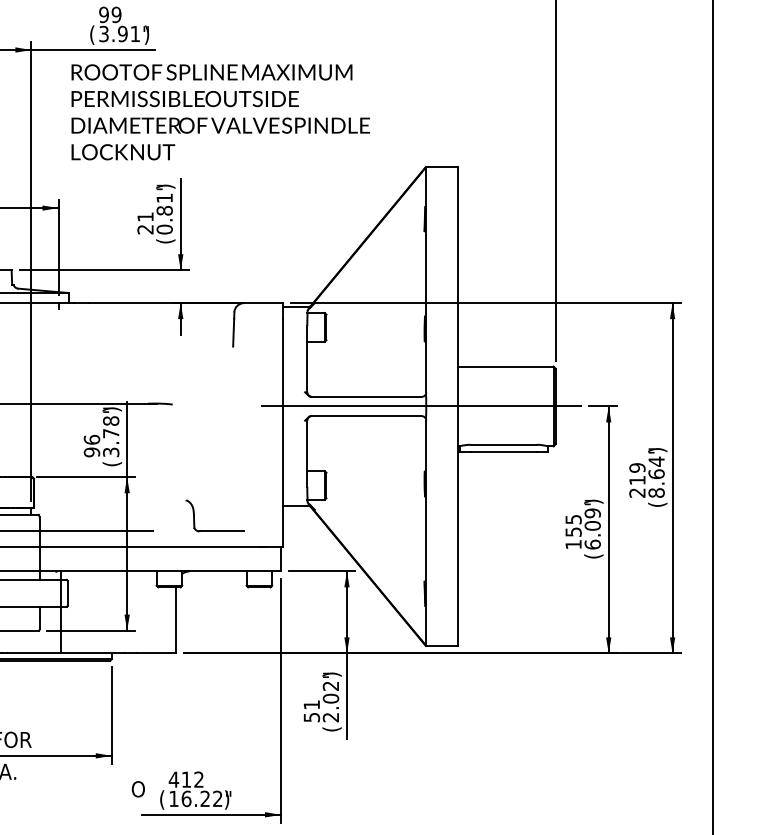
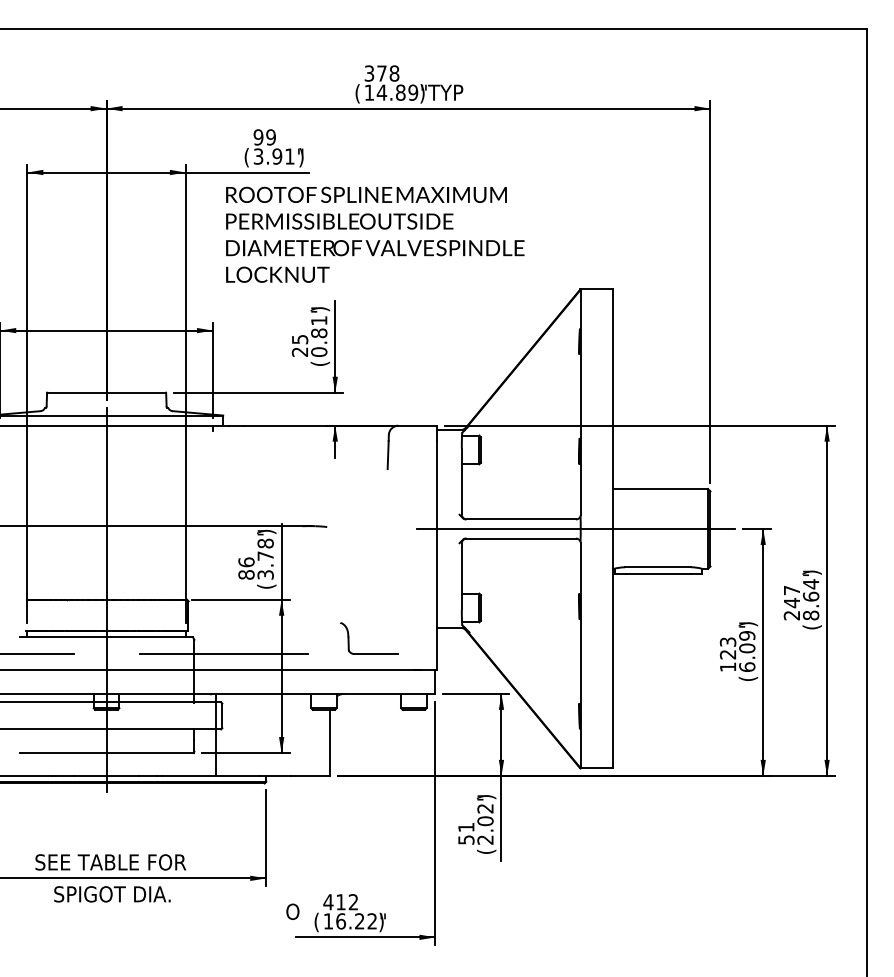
text: (146, 216) -> (300, 339), 21 -> 25
text: (92, 451) -> (246, 574), 96 -> 86
text: (637, 473) -> (791, 596), 219 -> 247
text: (573, 525) -> (727, 648), 155 -> 123

